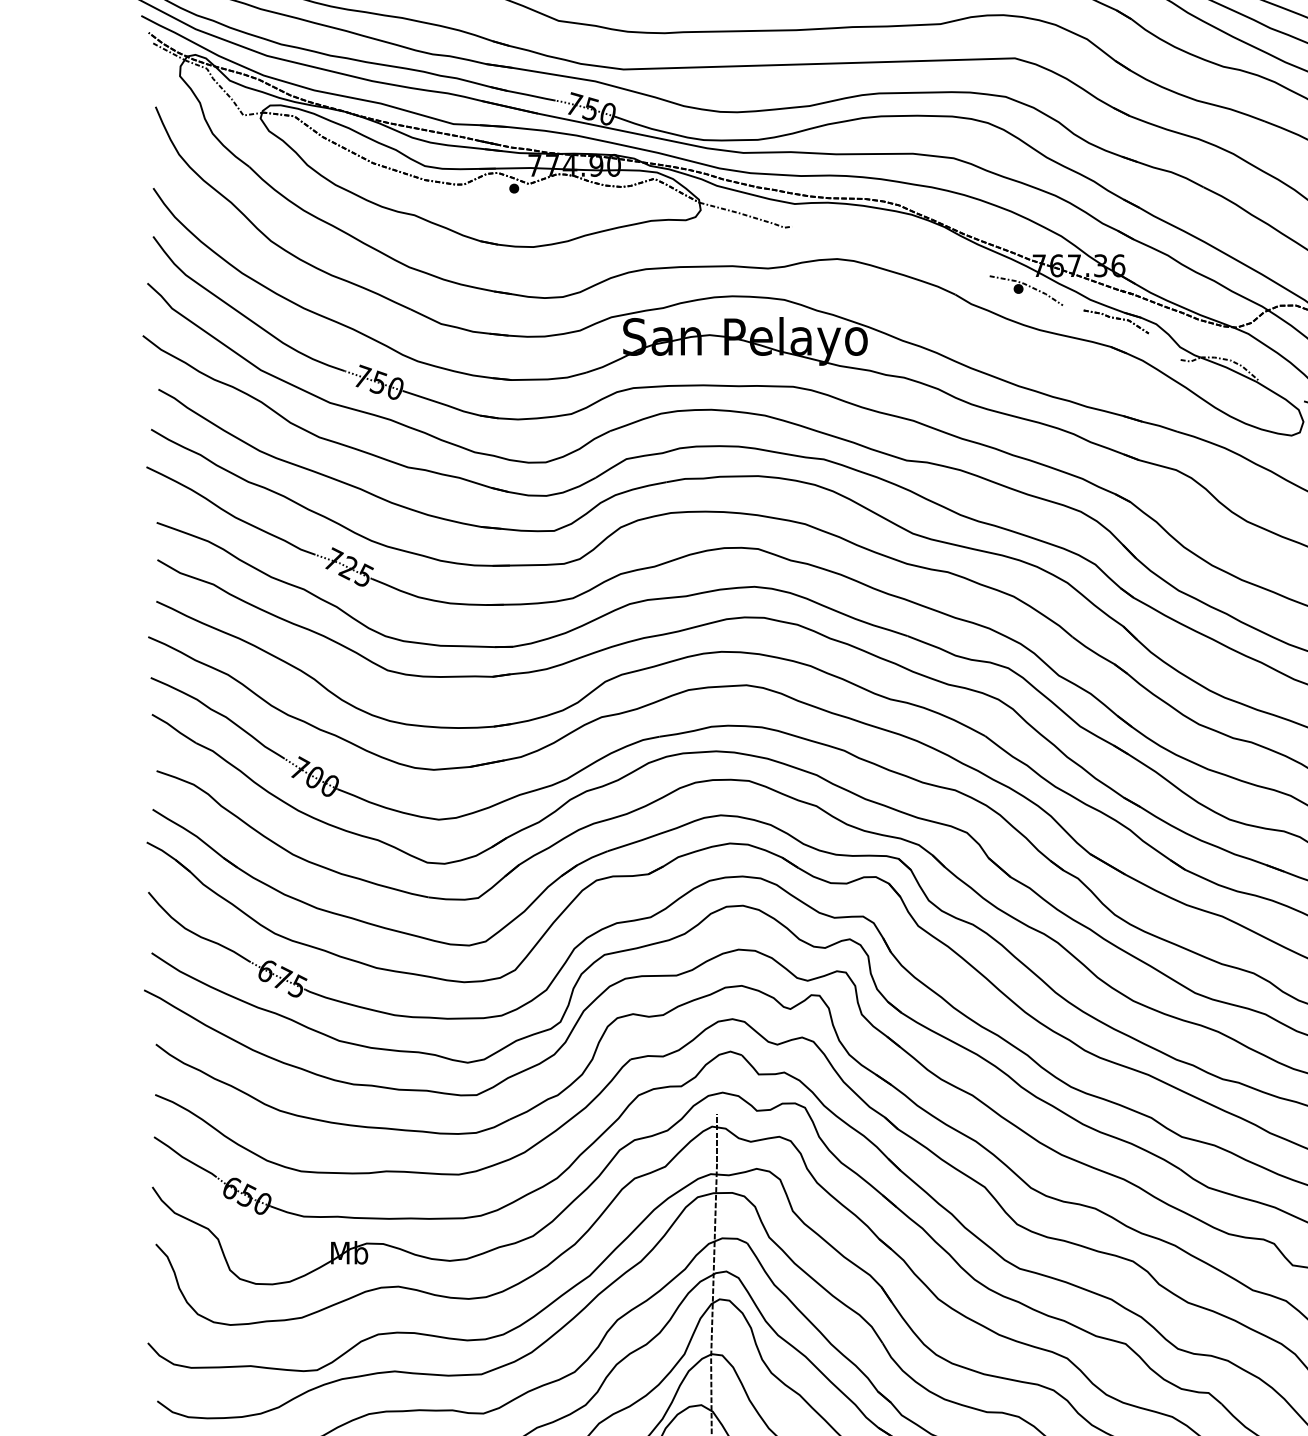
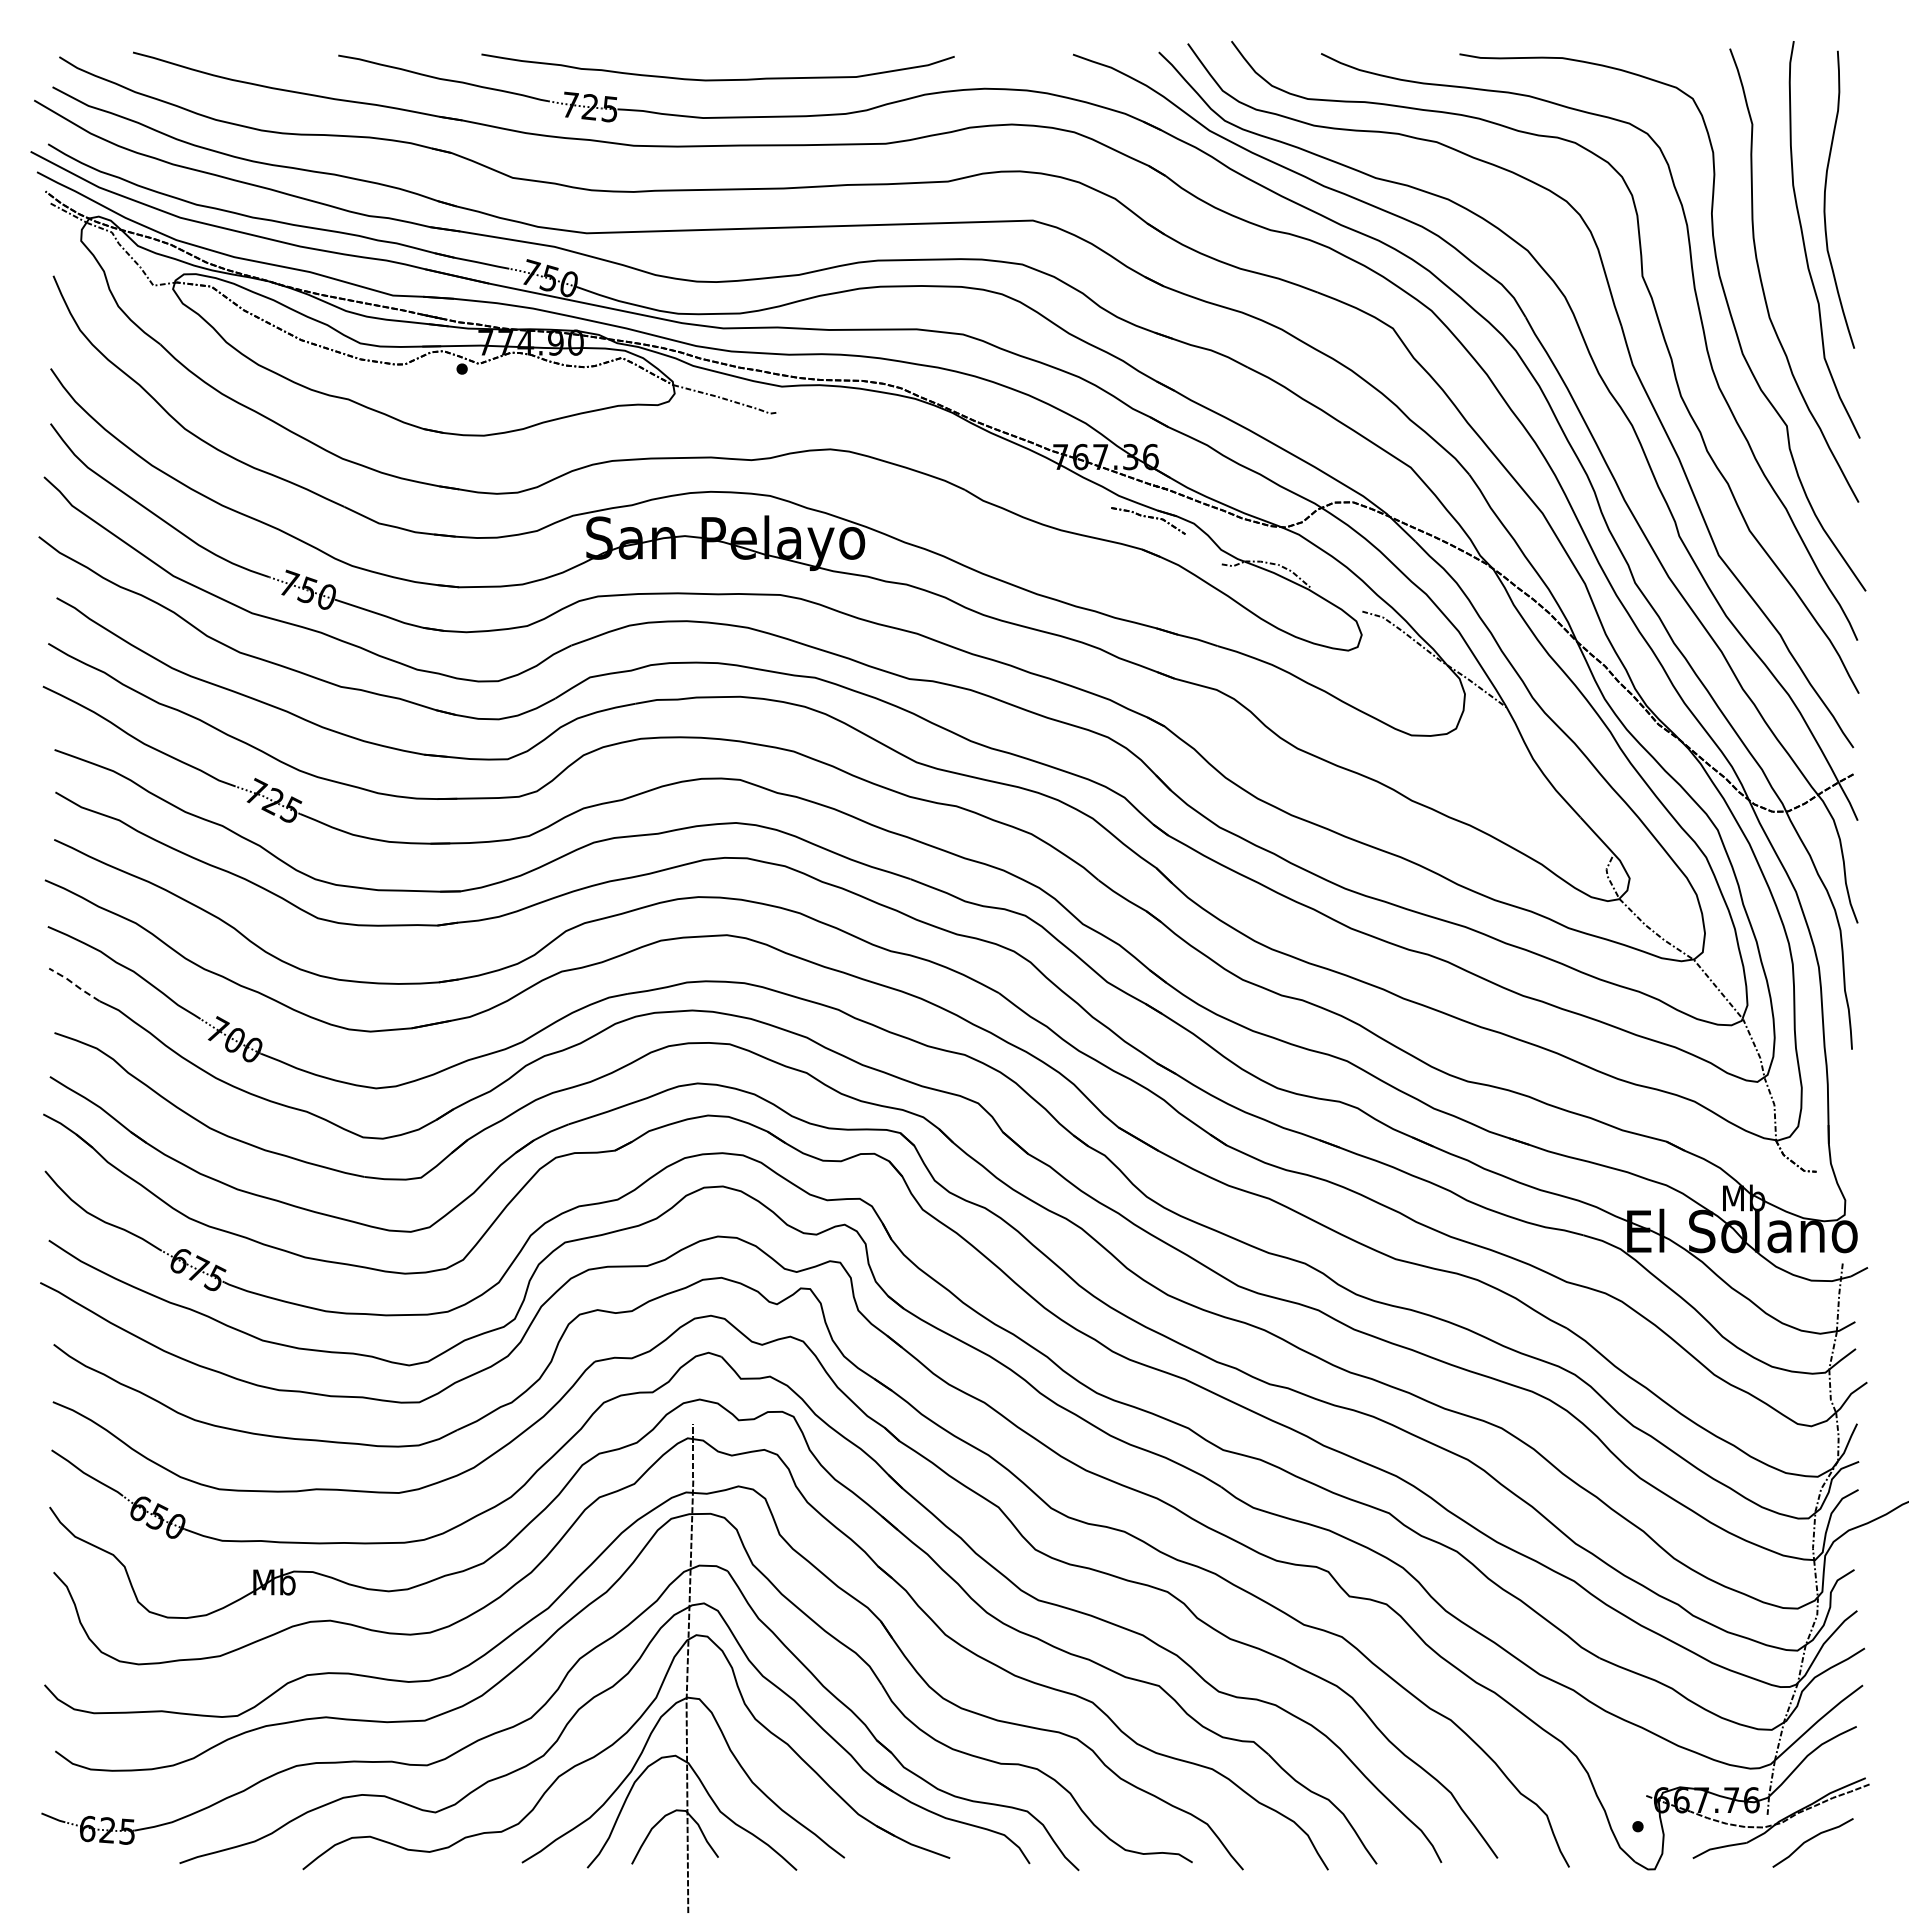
part: (1026, 290) -> (1045, 485), removed
line: (174, 728) -> (74, 984), solid -> dashed

